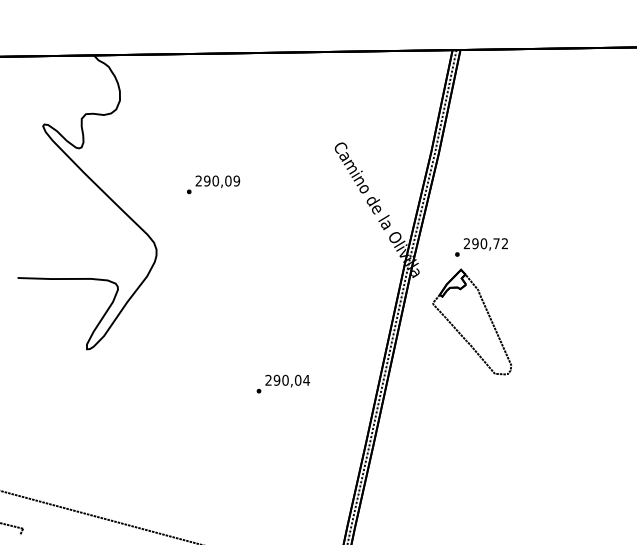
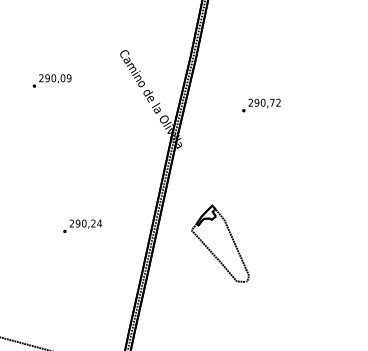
text: (213, 184) -> (52, 80), moved
text: (481, 247) -> (261, 105), moved
part: (460, 332) -> (211, 251), moved
text: (297, 380) -> (93, 223), 290,04 -> 290,24

